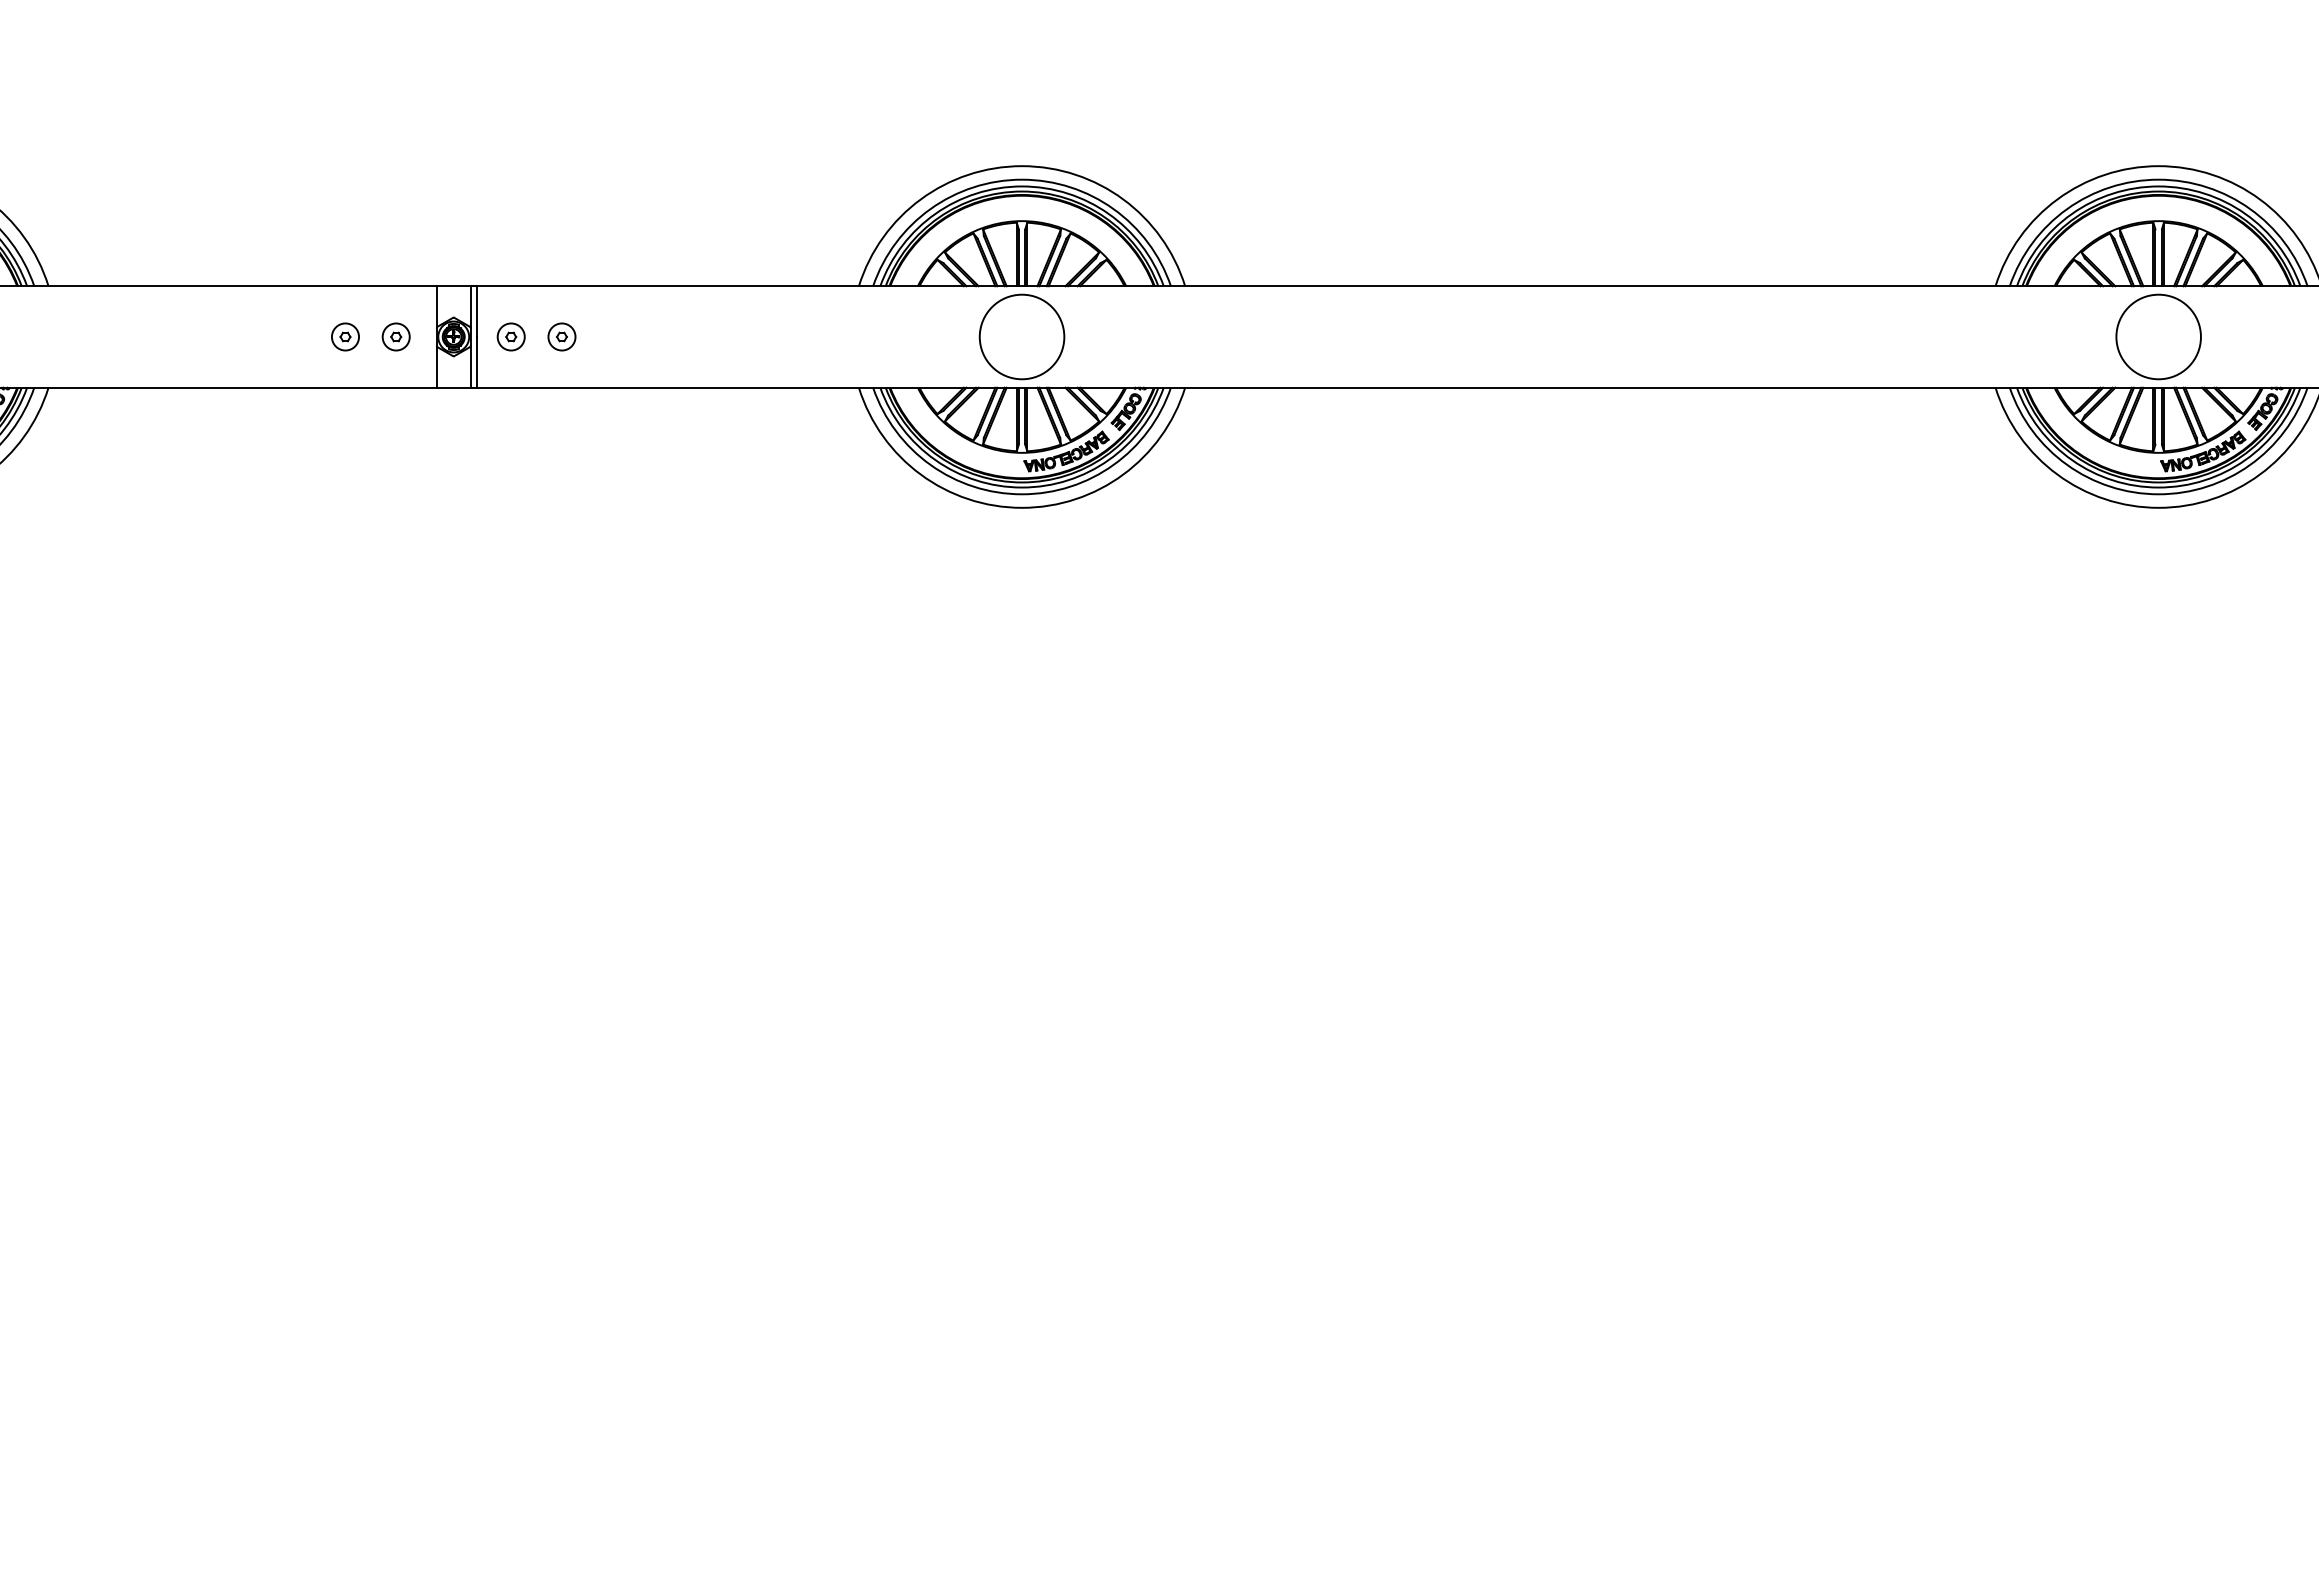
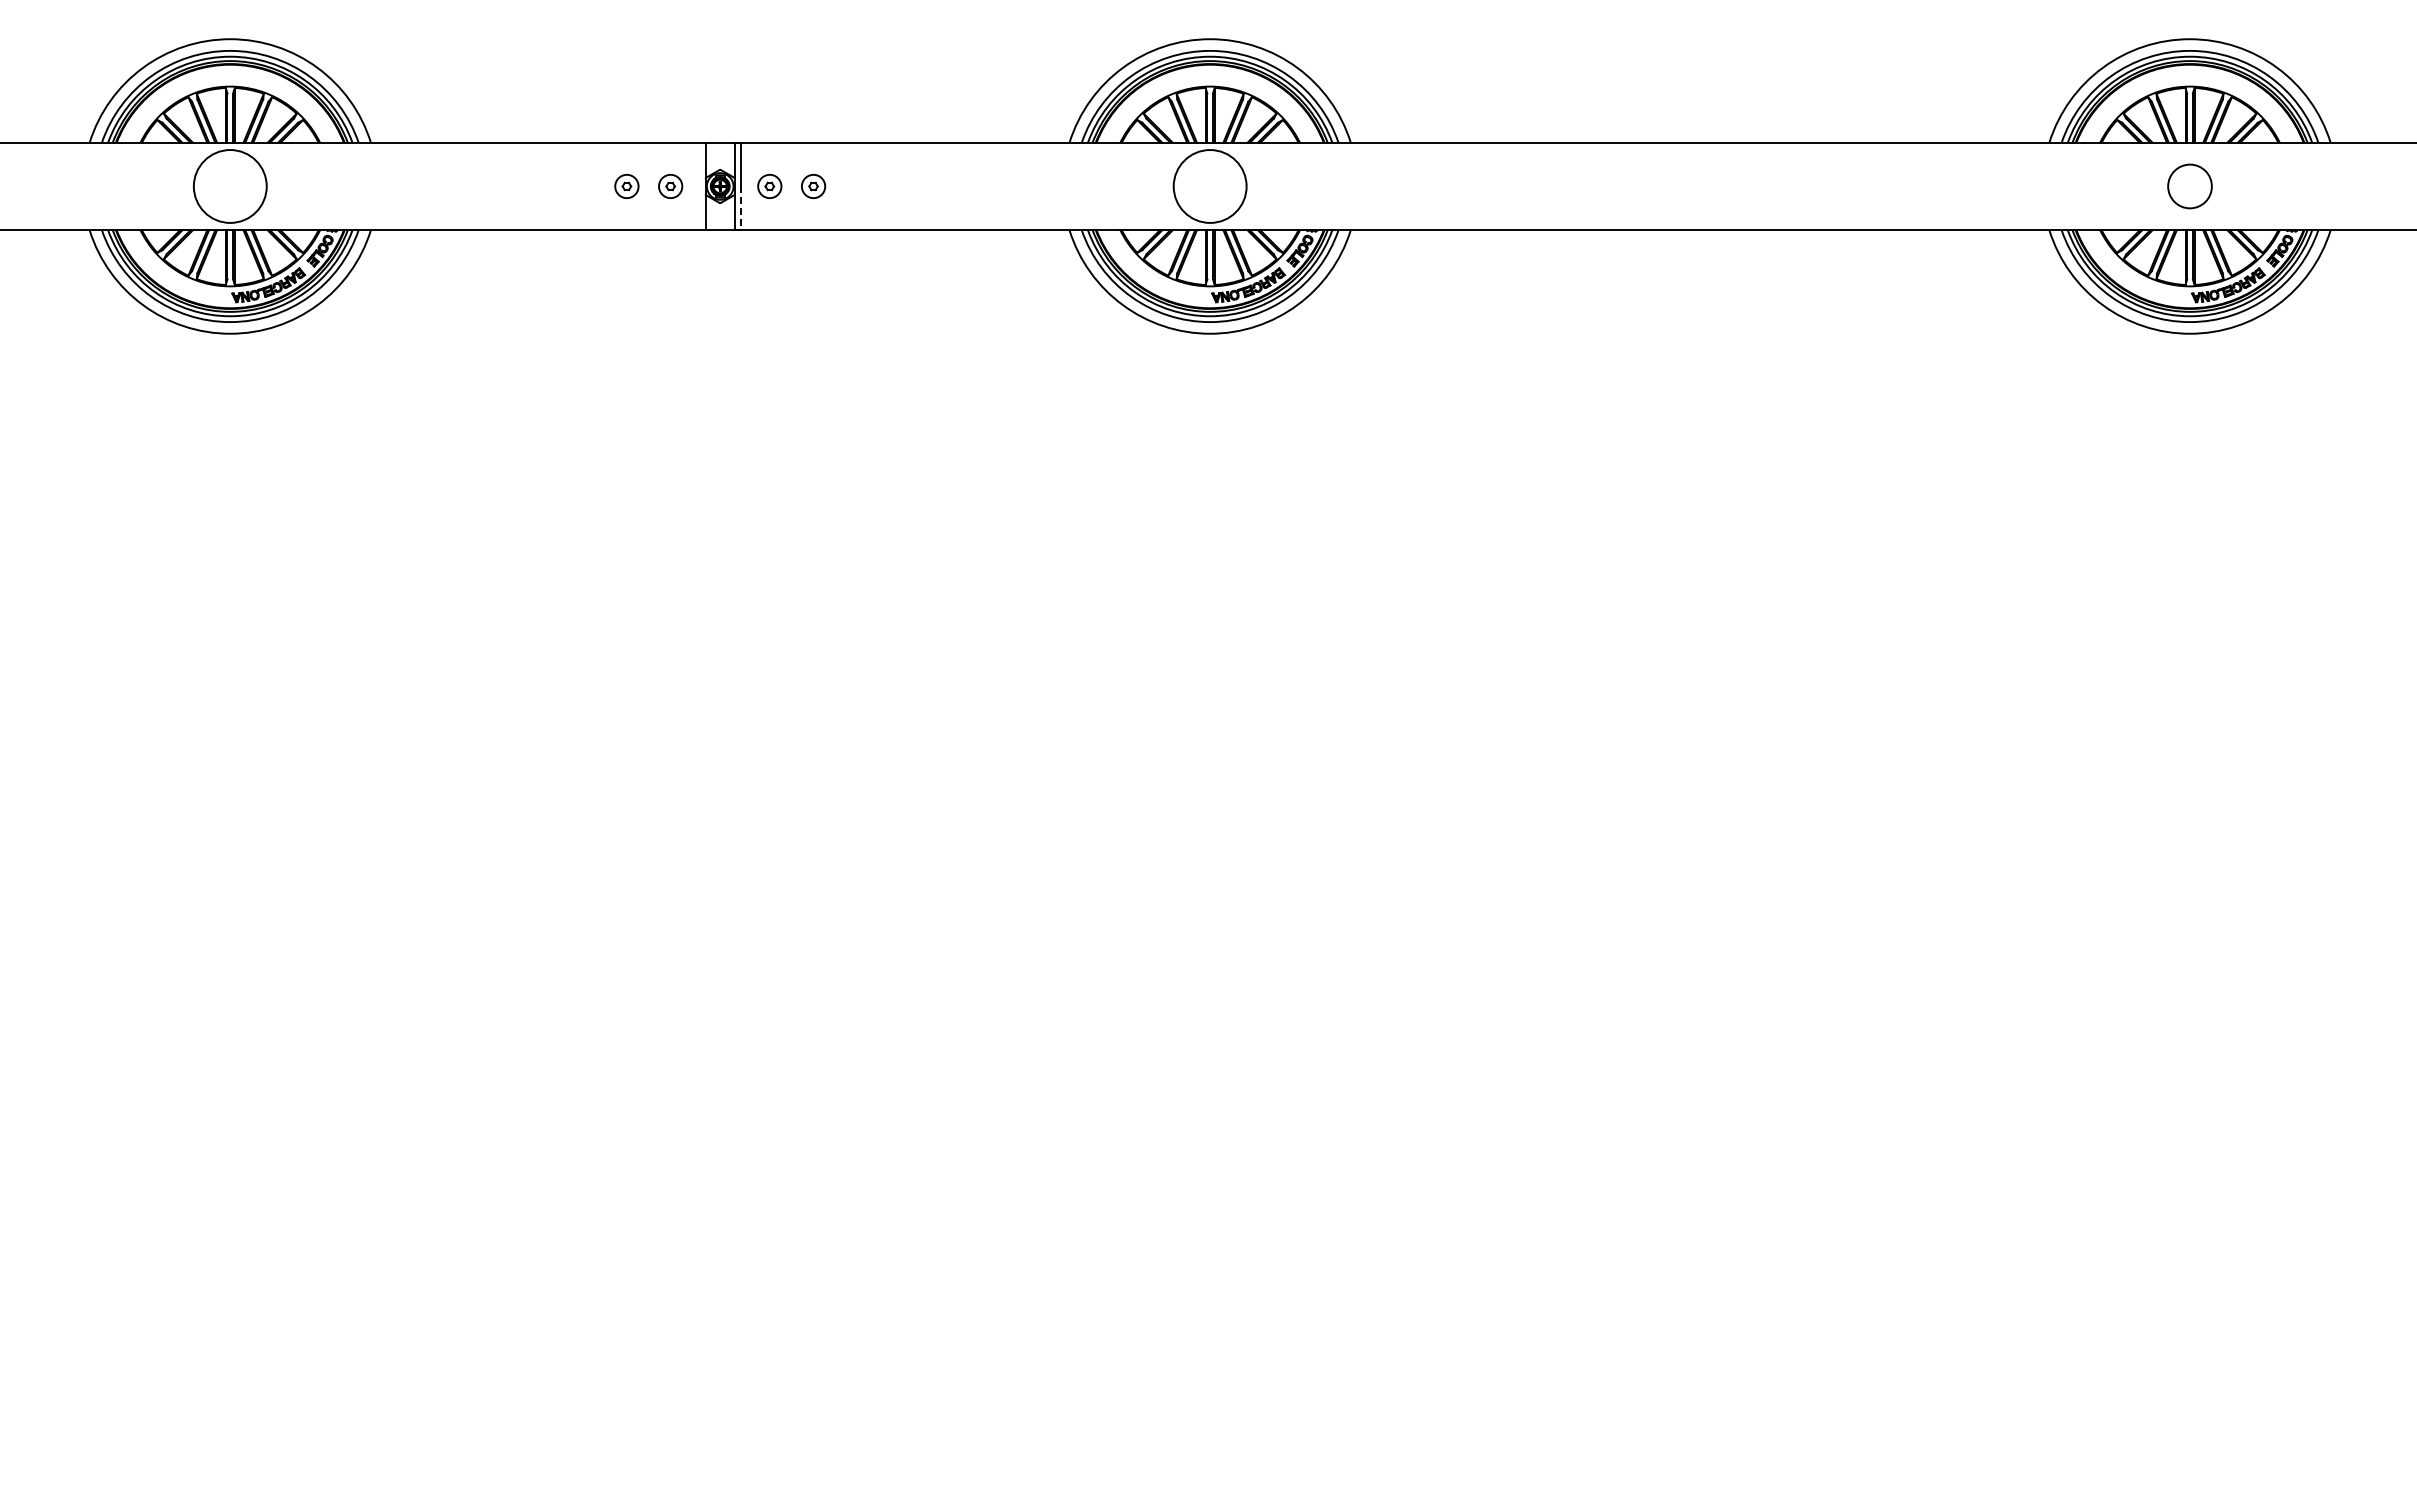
circle: (2158, 337) -> (2189, 186), size x0.6
line: (477, 362) -> (740, 208), solid -> dashed

